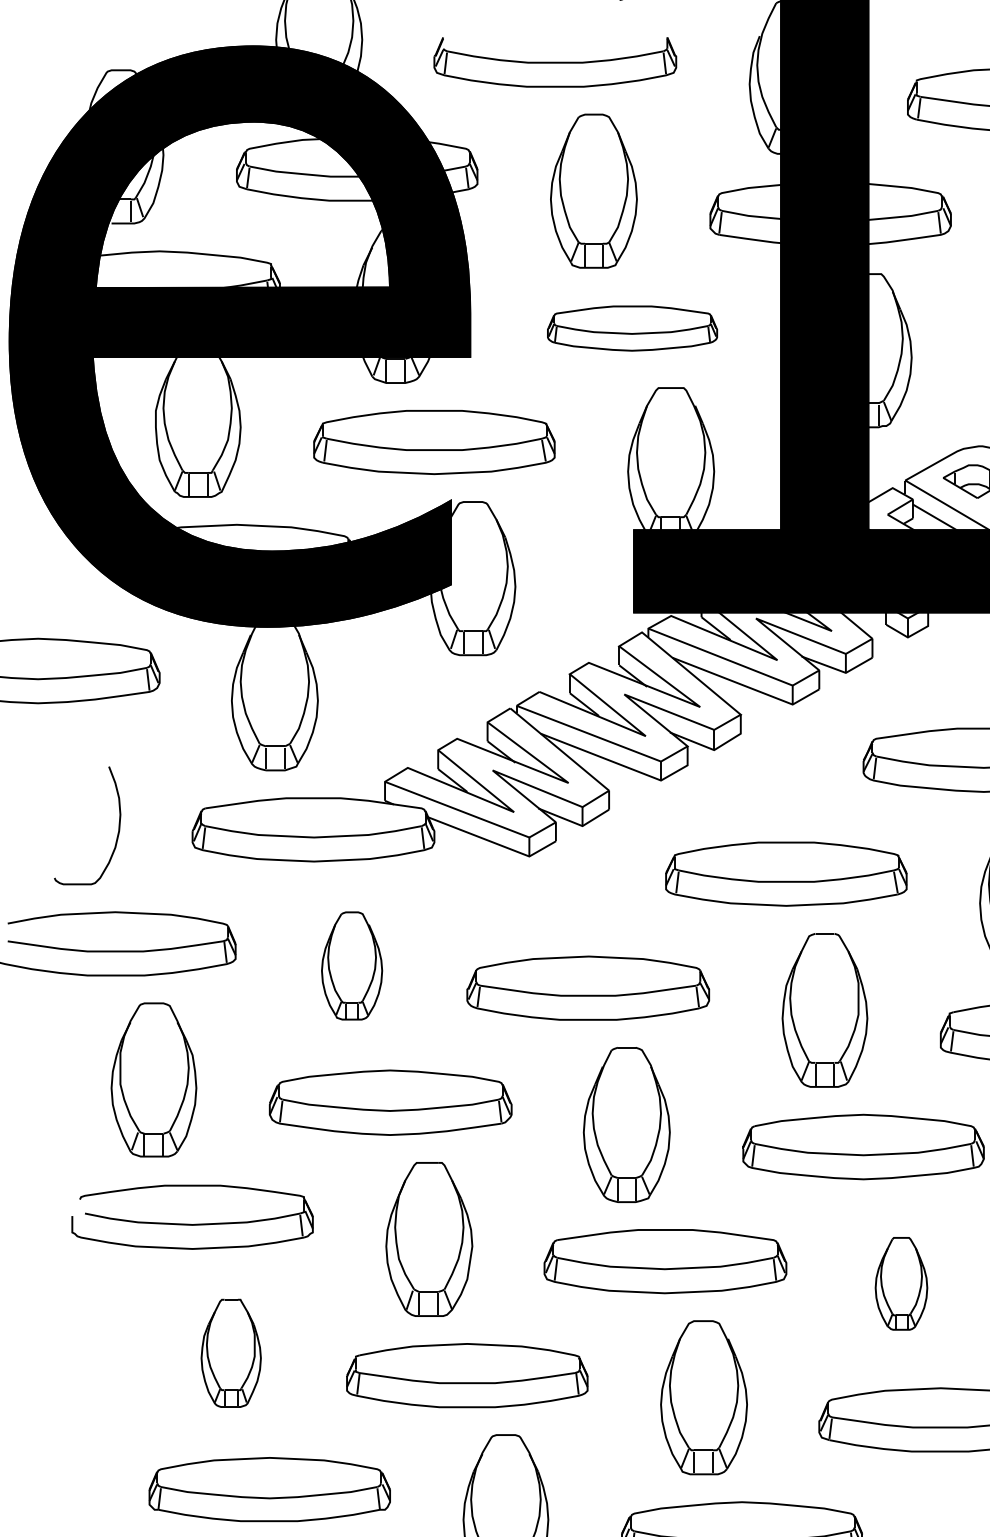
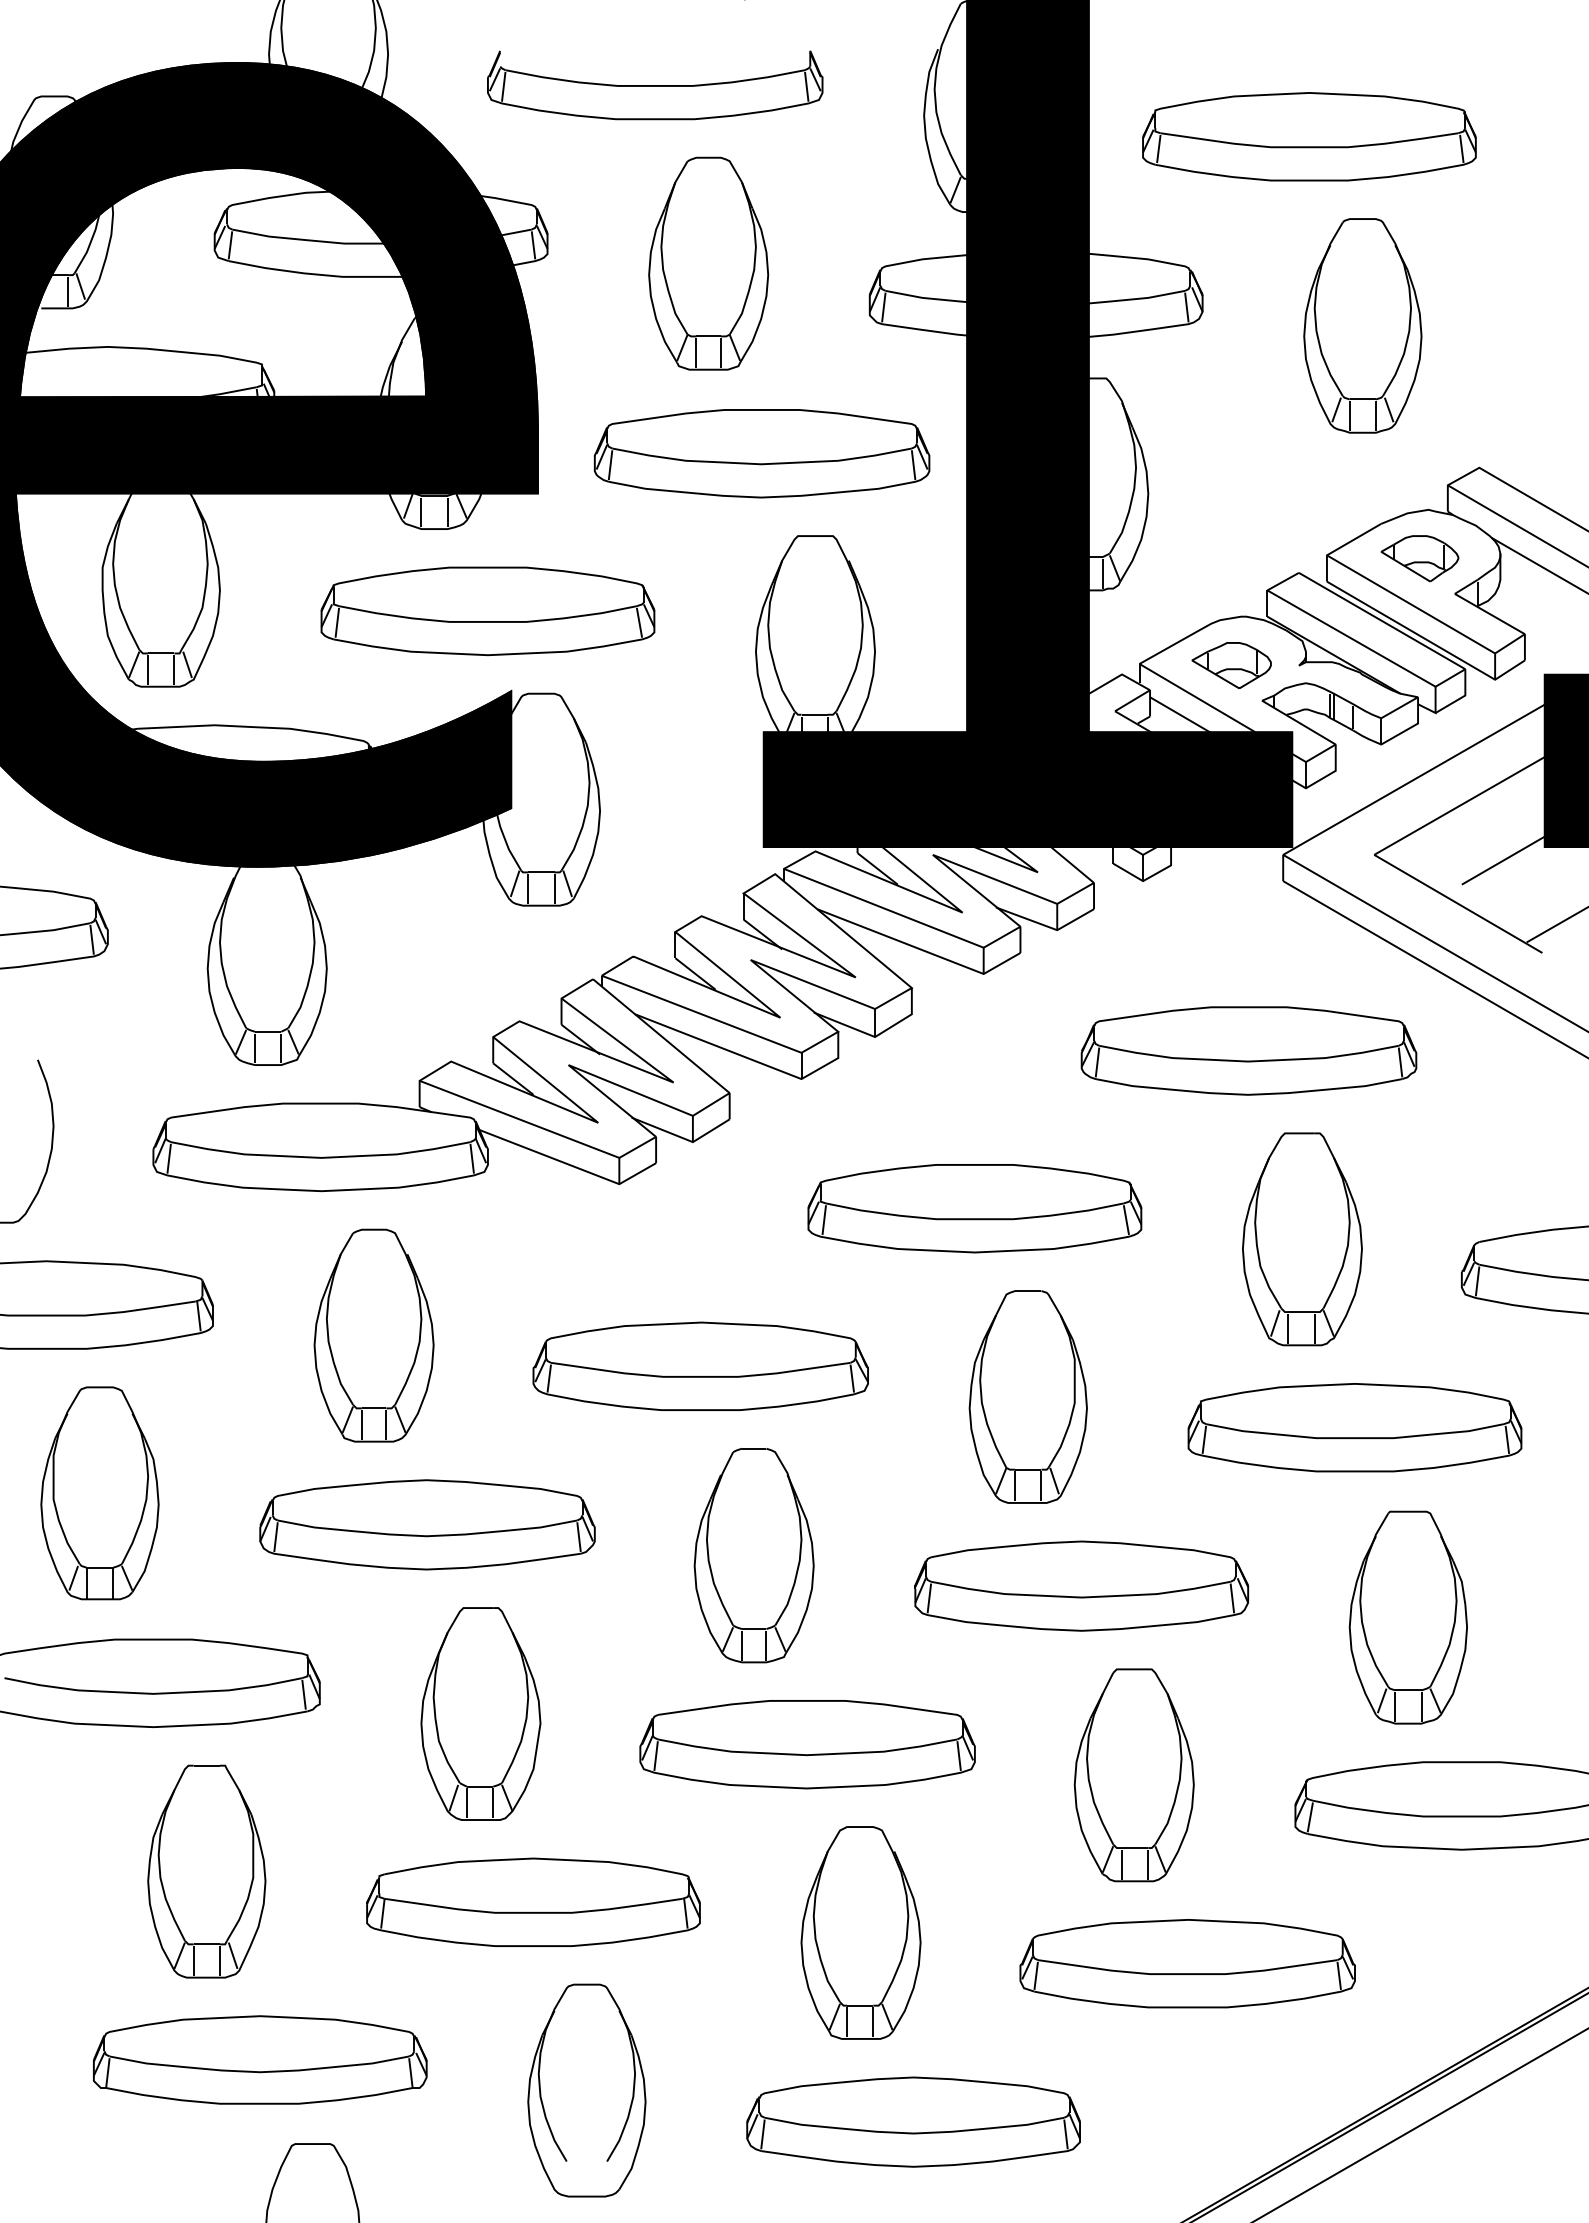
part: (632, 328) -> (761, 453), size x1.43
part: (351, 965) -> (373, 1335), size x1.43
part: (901, 1283) -> (1133, 1775), size x1.67
part: (230, 1353) -> (206, 1871), size x1.43

